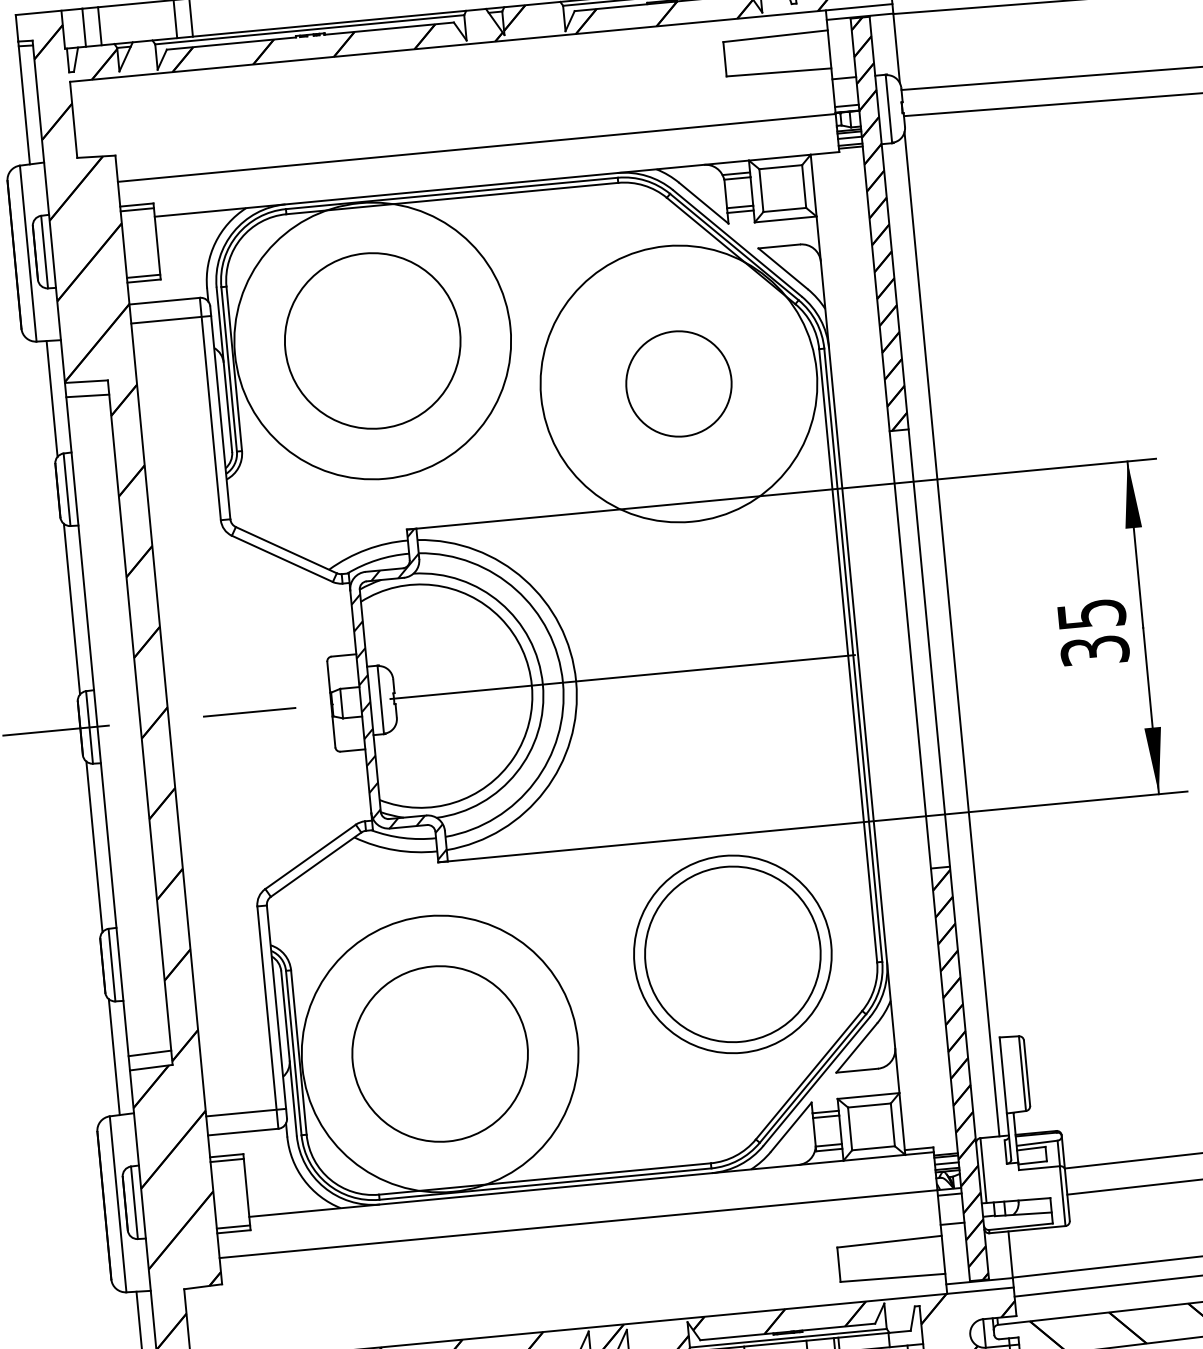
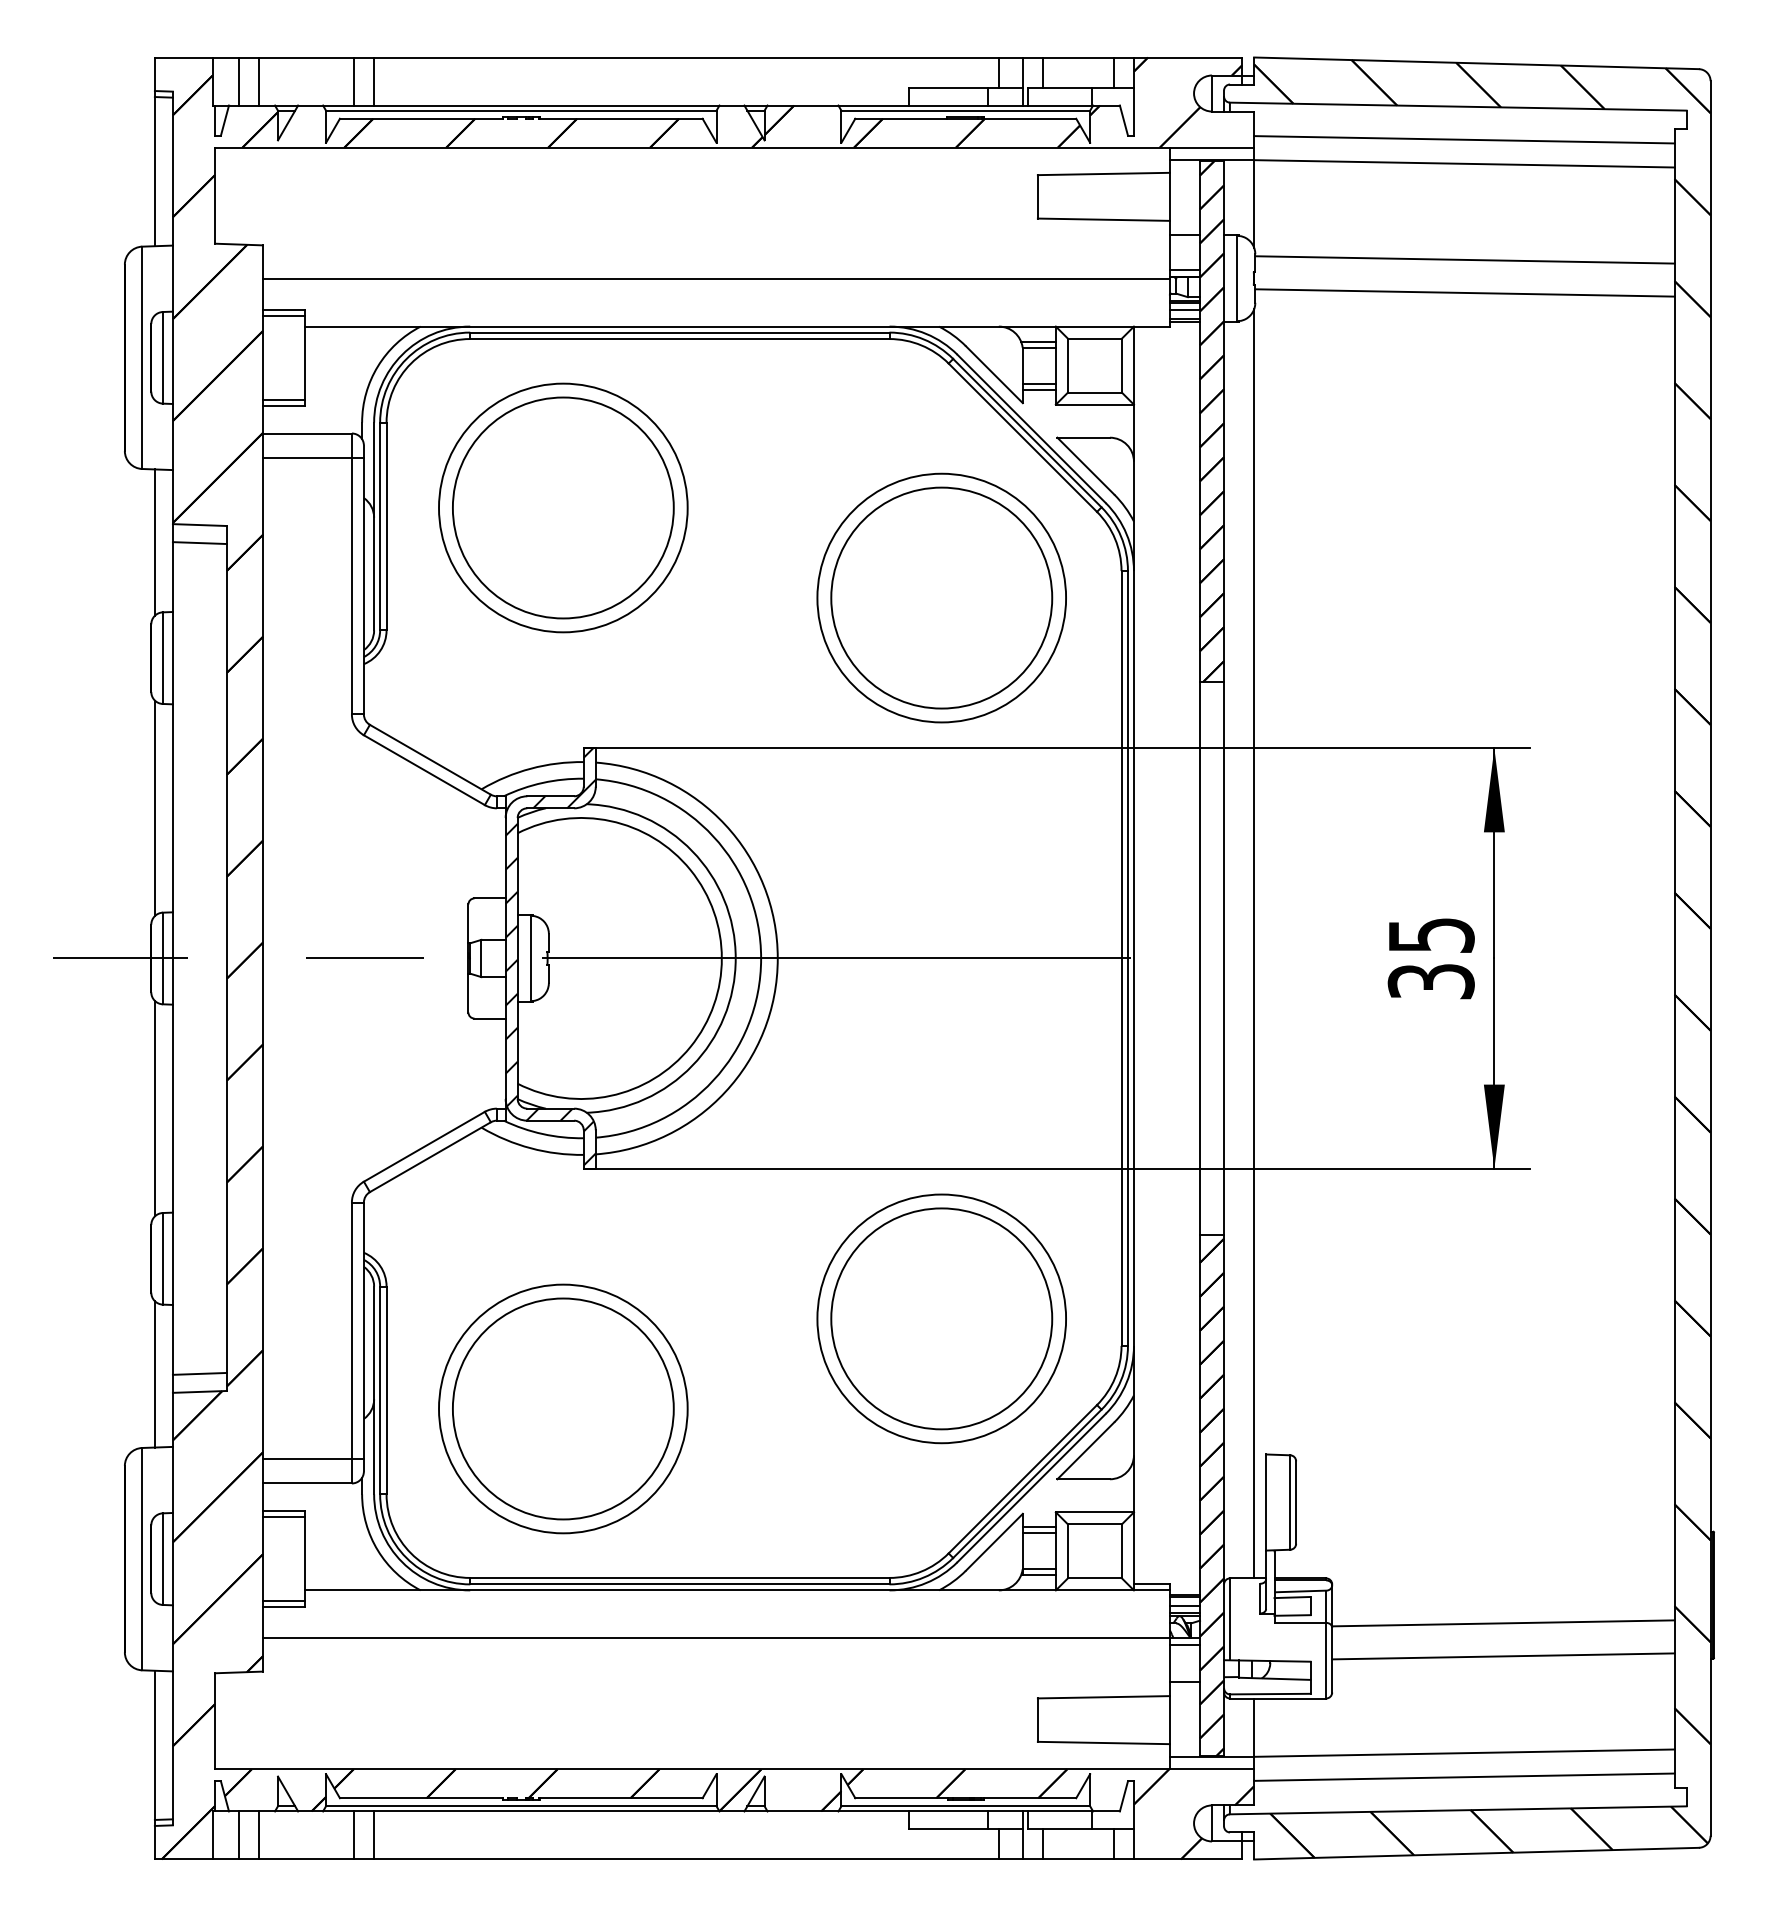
circle: (372, 340) -> (563, 507), size x0.71
circle: (678, 383) -> (941, 597), size x0.71
circle: (678, 383) -> (941, 597), size x1.67
circle: (440, 1053) -> (563, 1408), size x0.71

